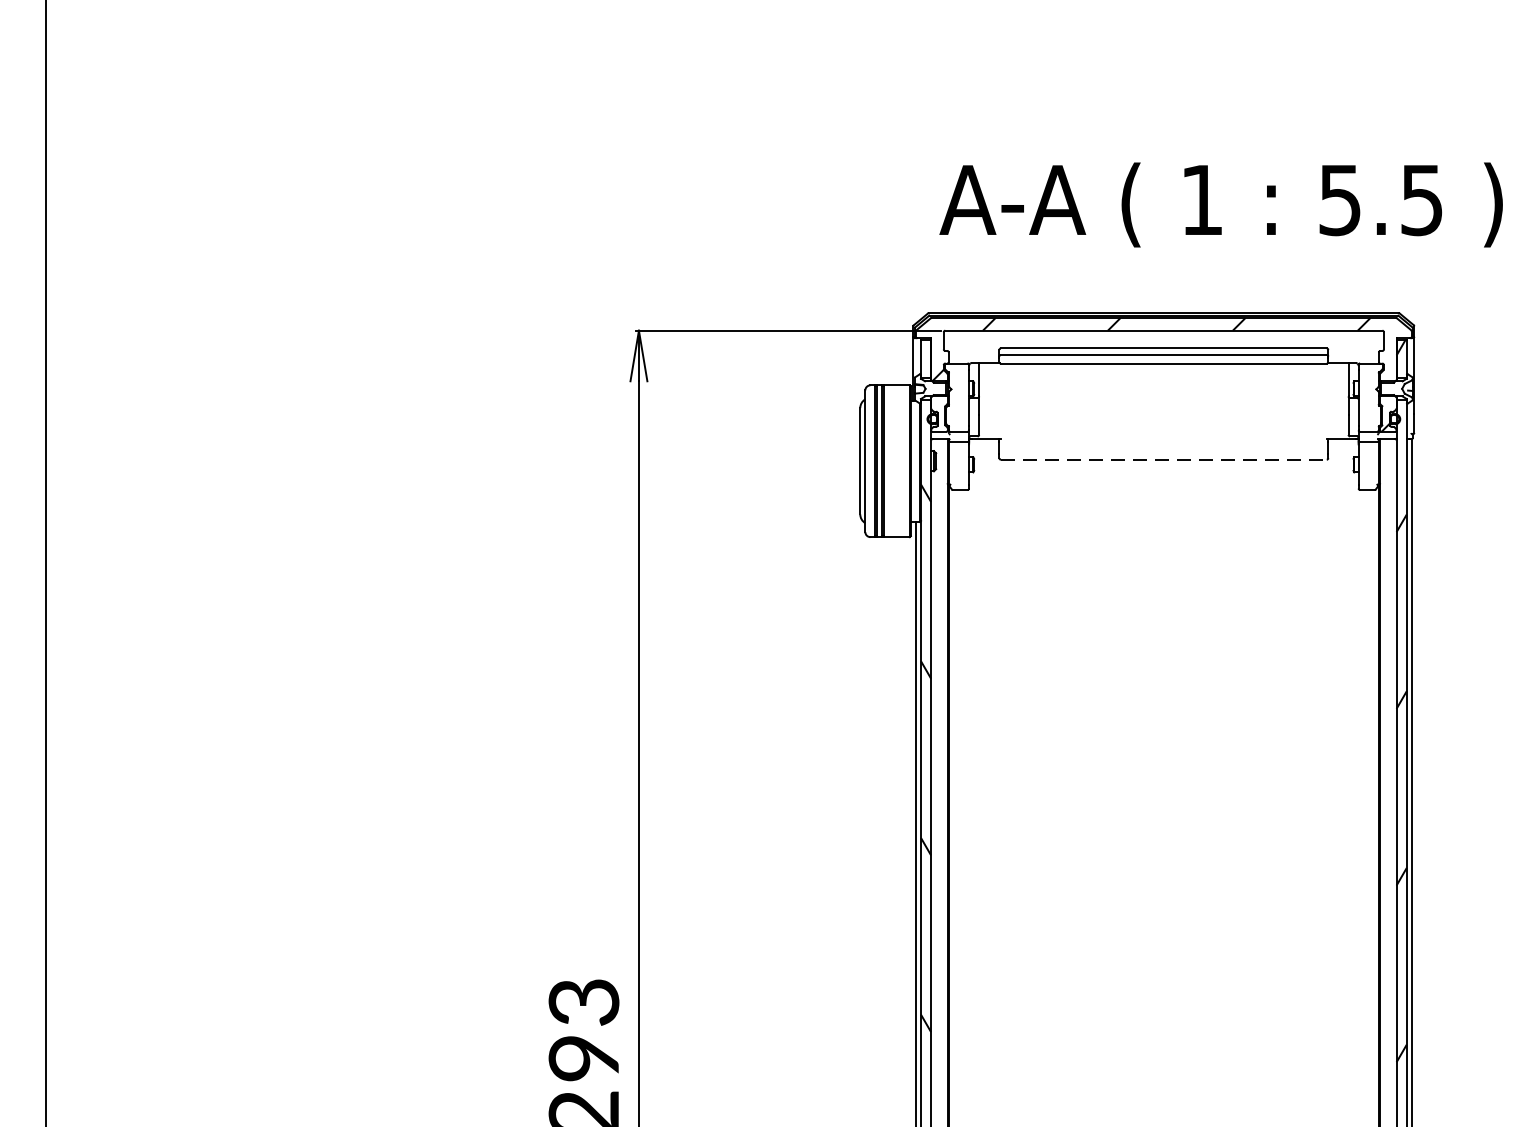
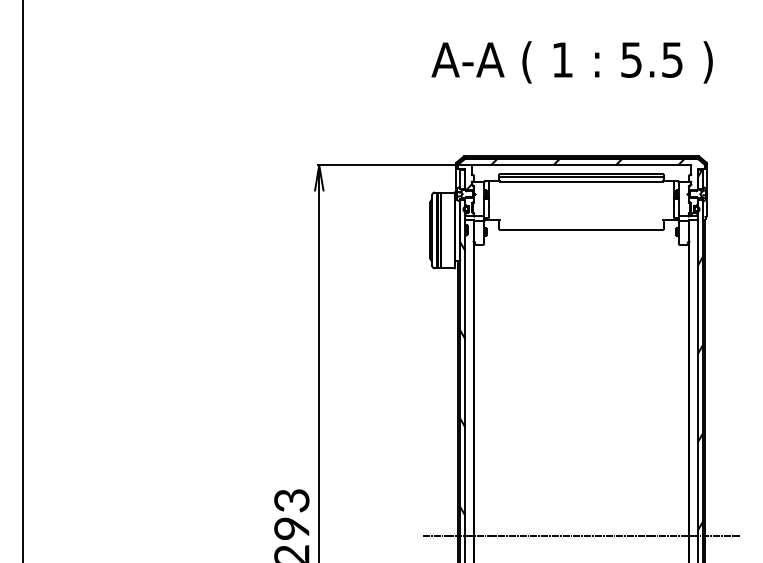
text: (1219, 205) -> (571, 62), moved
line: (1165, 459) -> (582, 229), dashed -> solid
line: (1163, 1071) -> (581, 535), added

